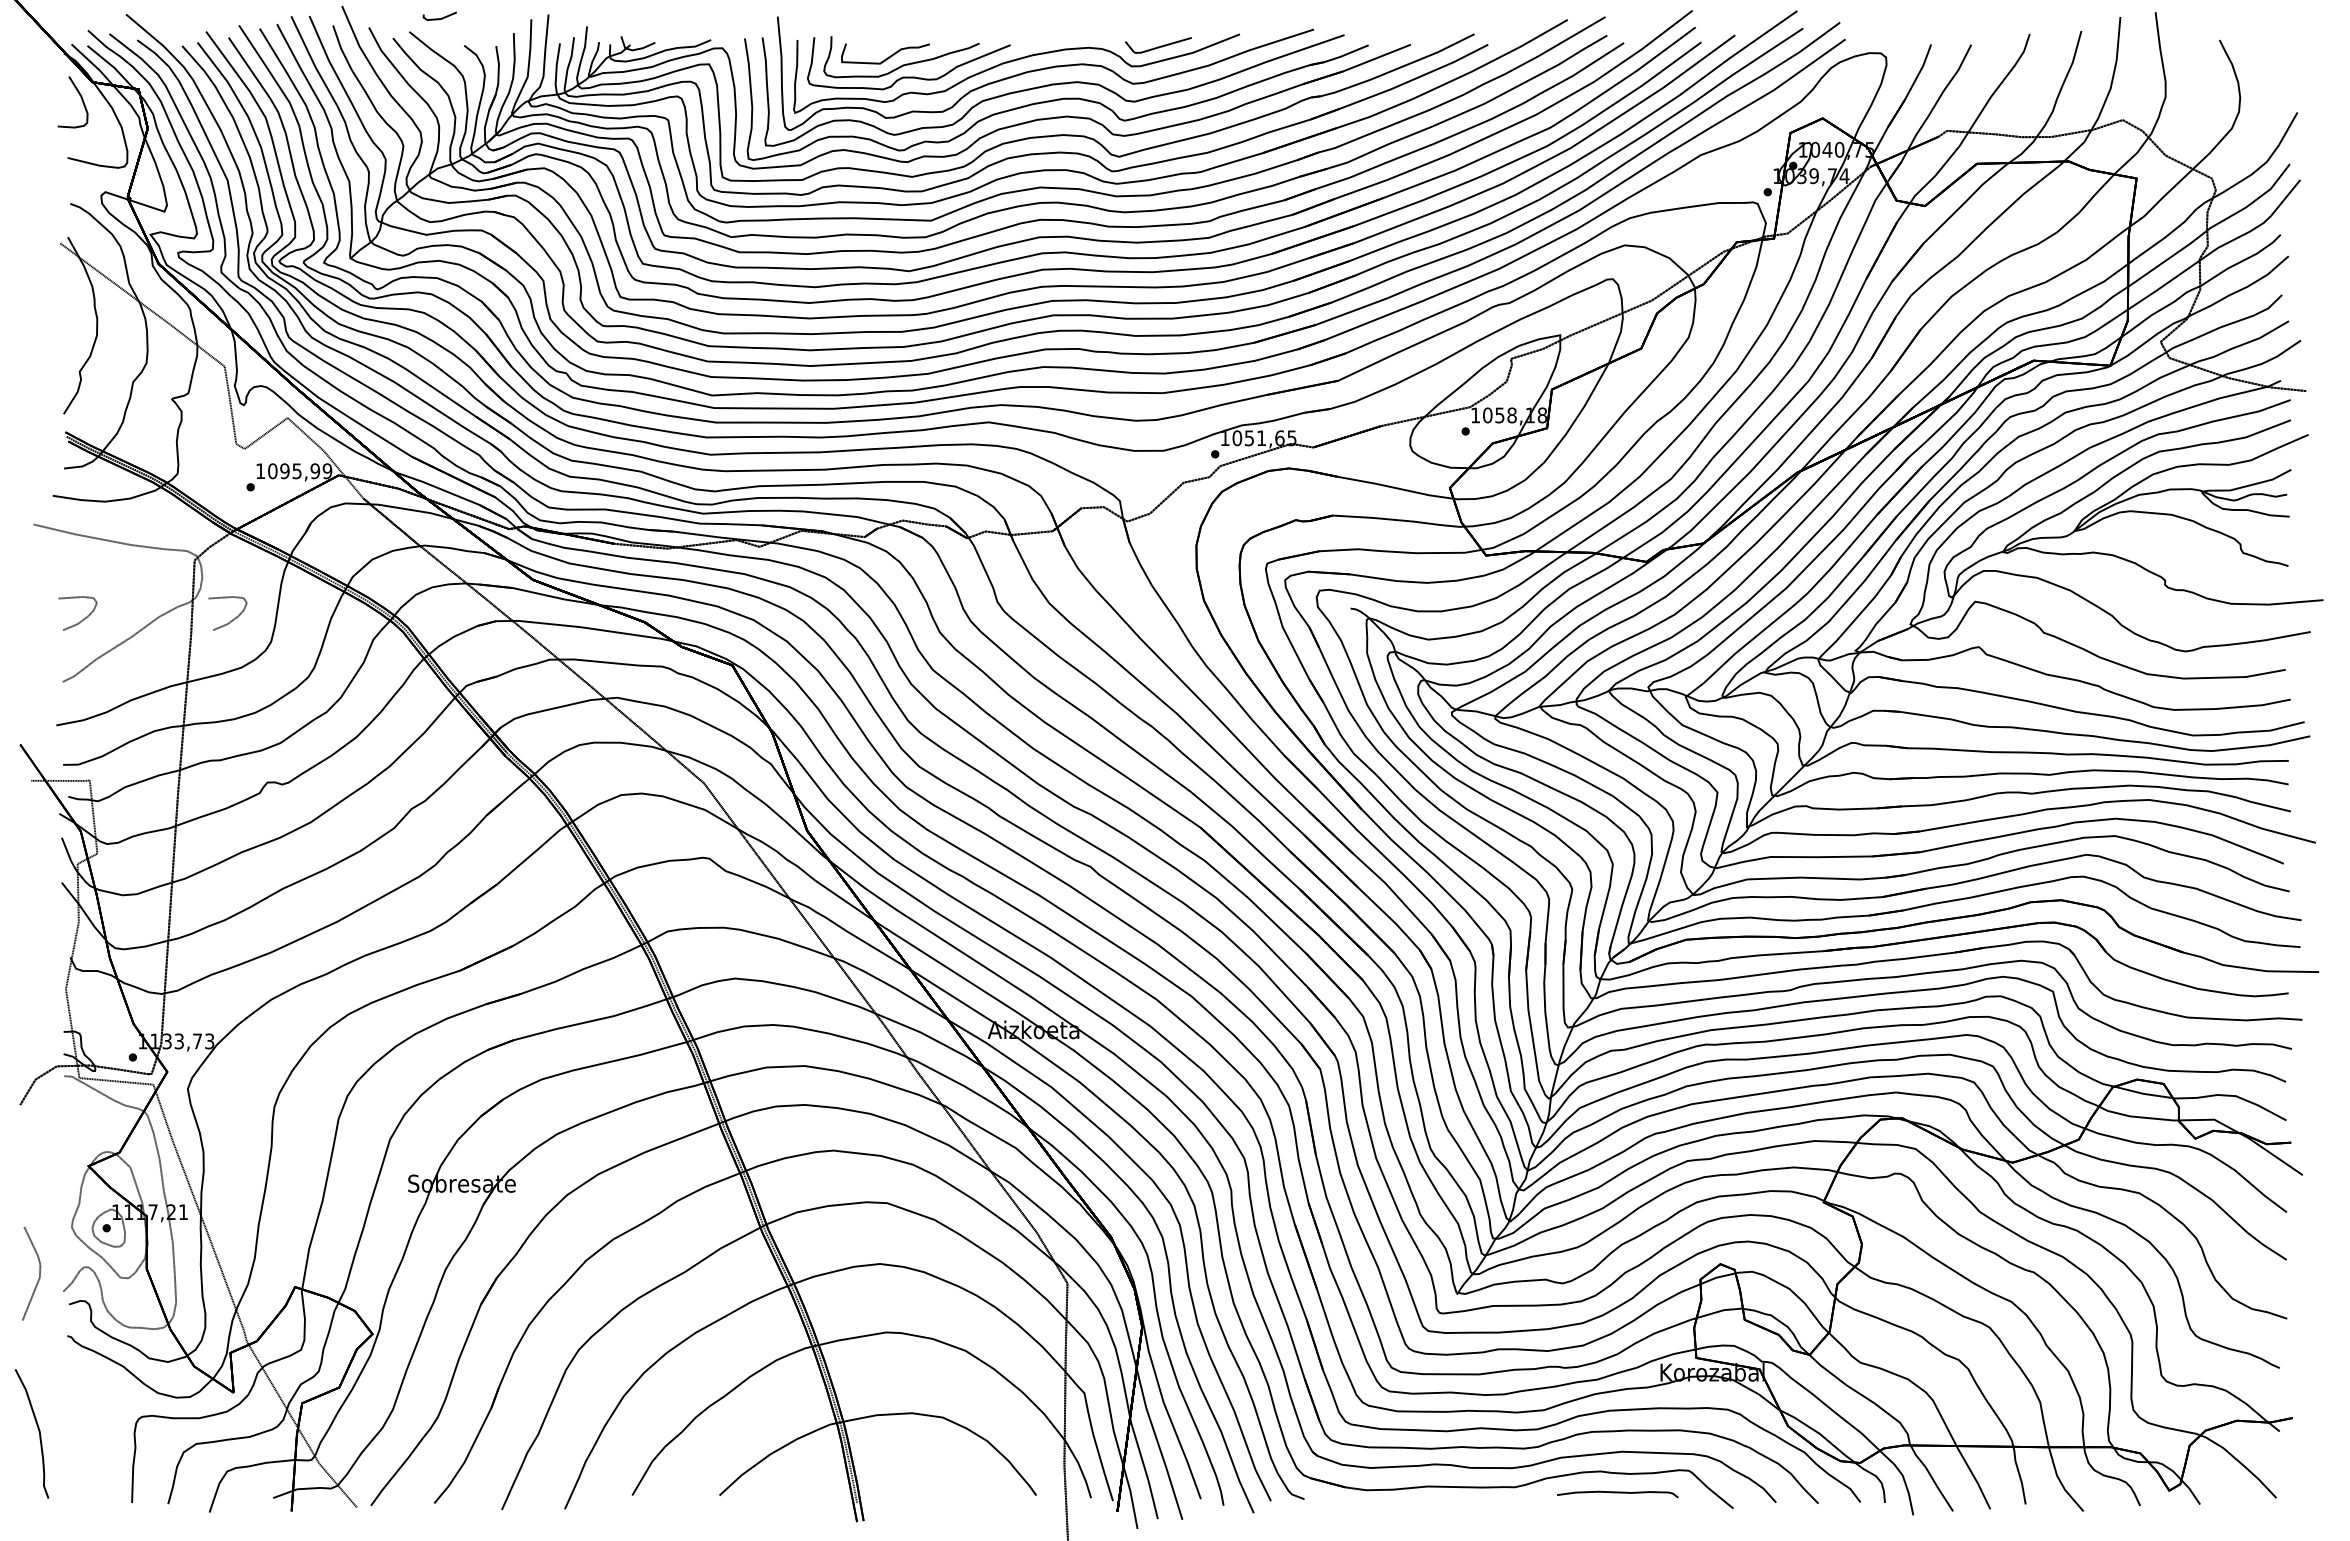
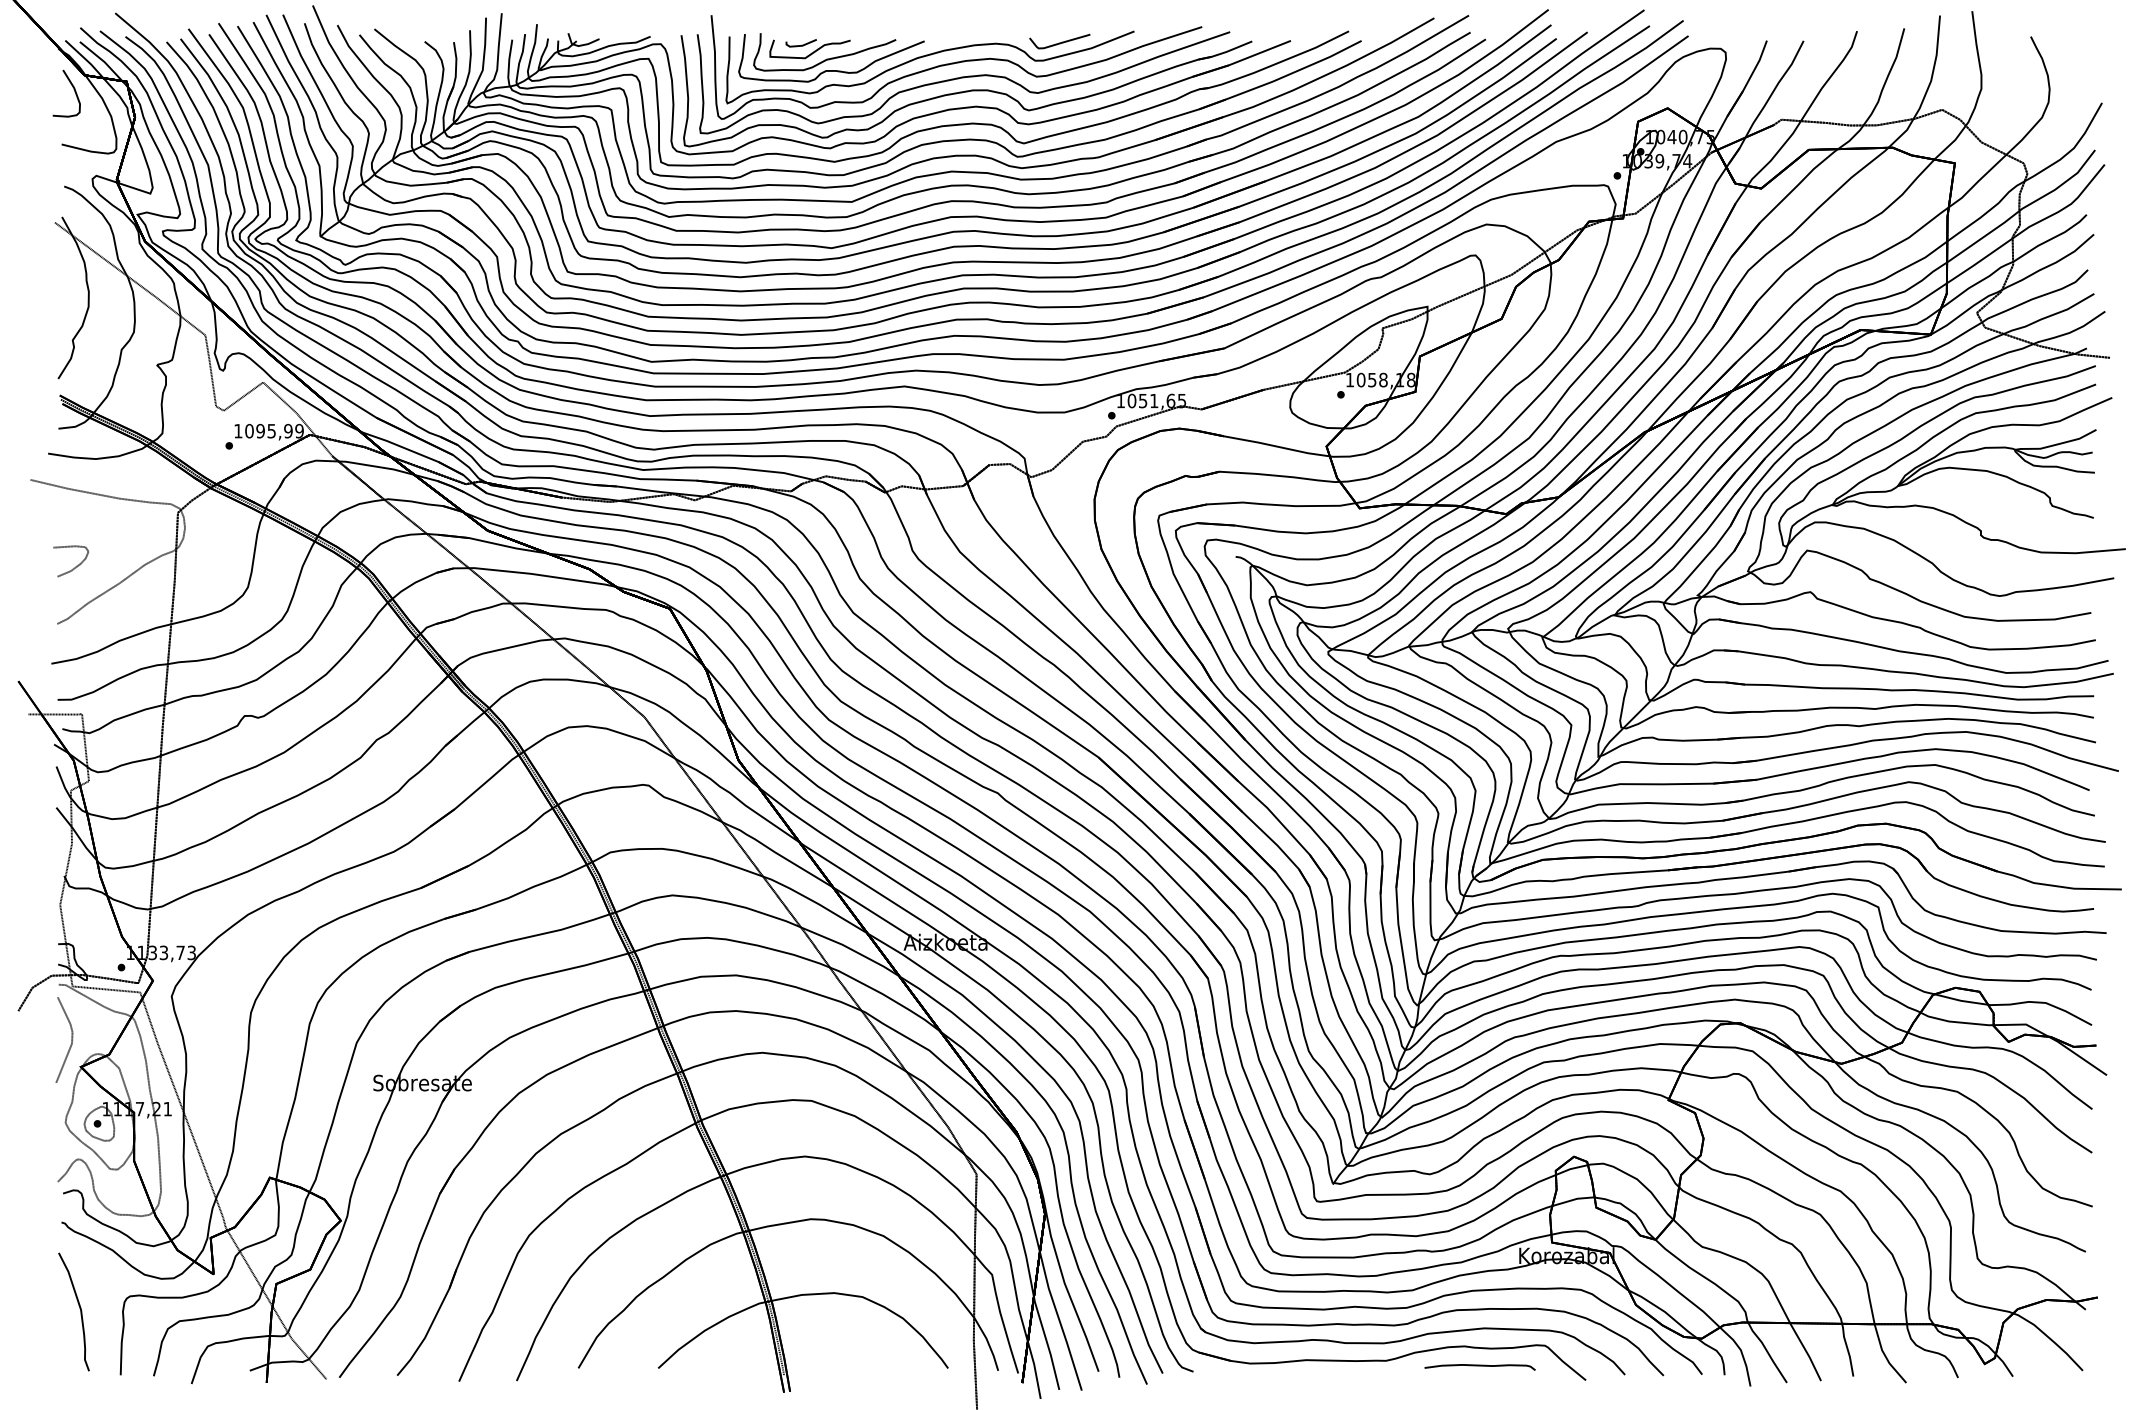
part: (439, 15) -> (800, 42), moved
curve: (230, 620) -> (210, 567), removed
line: (39, 1273) -> (71, 1039), moved
curve: (38, 1431) -> (79, 1309), moved

